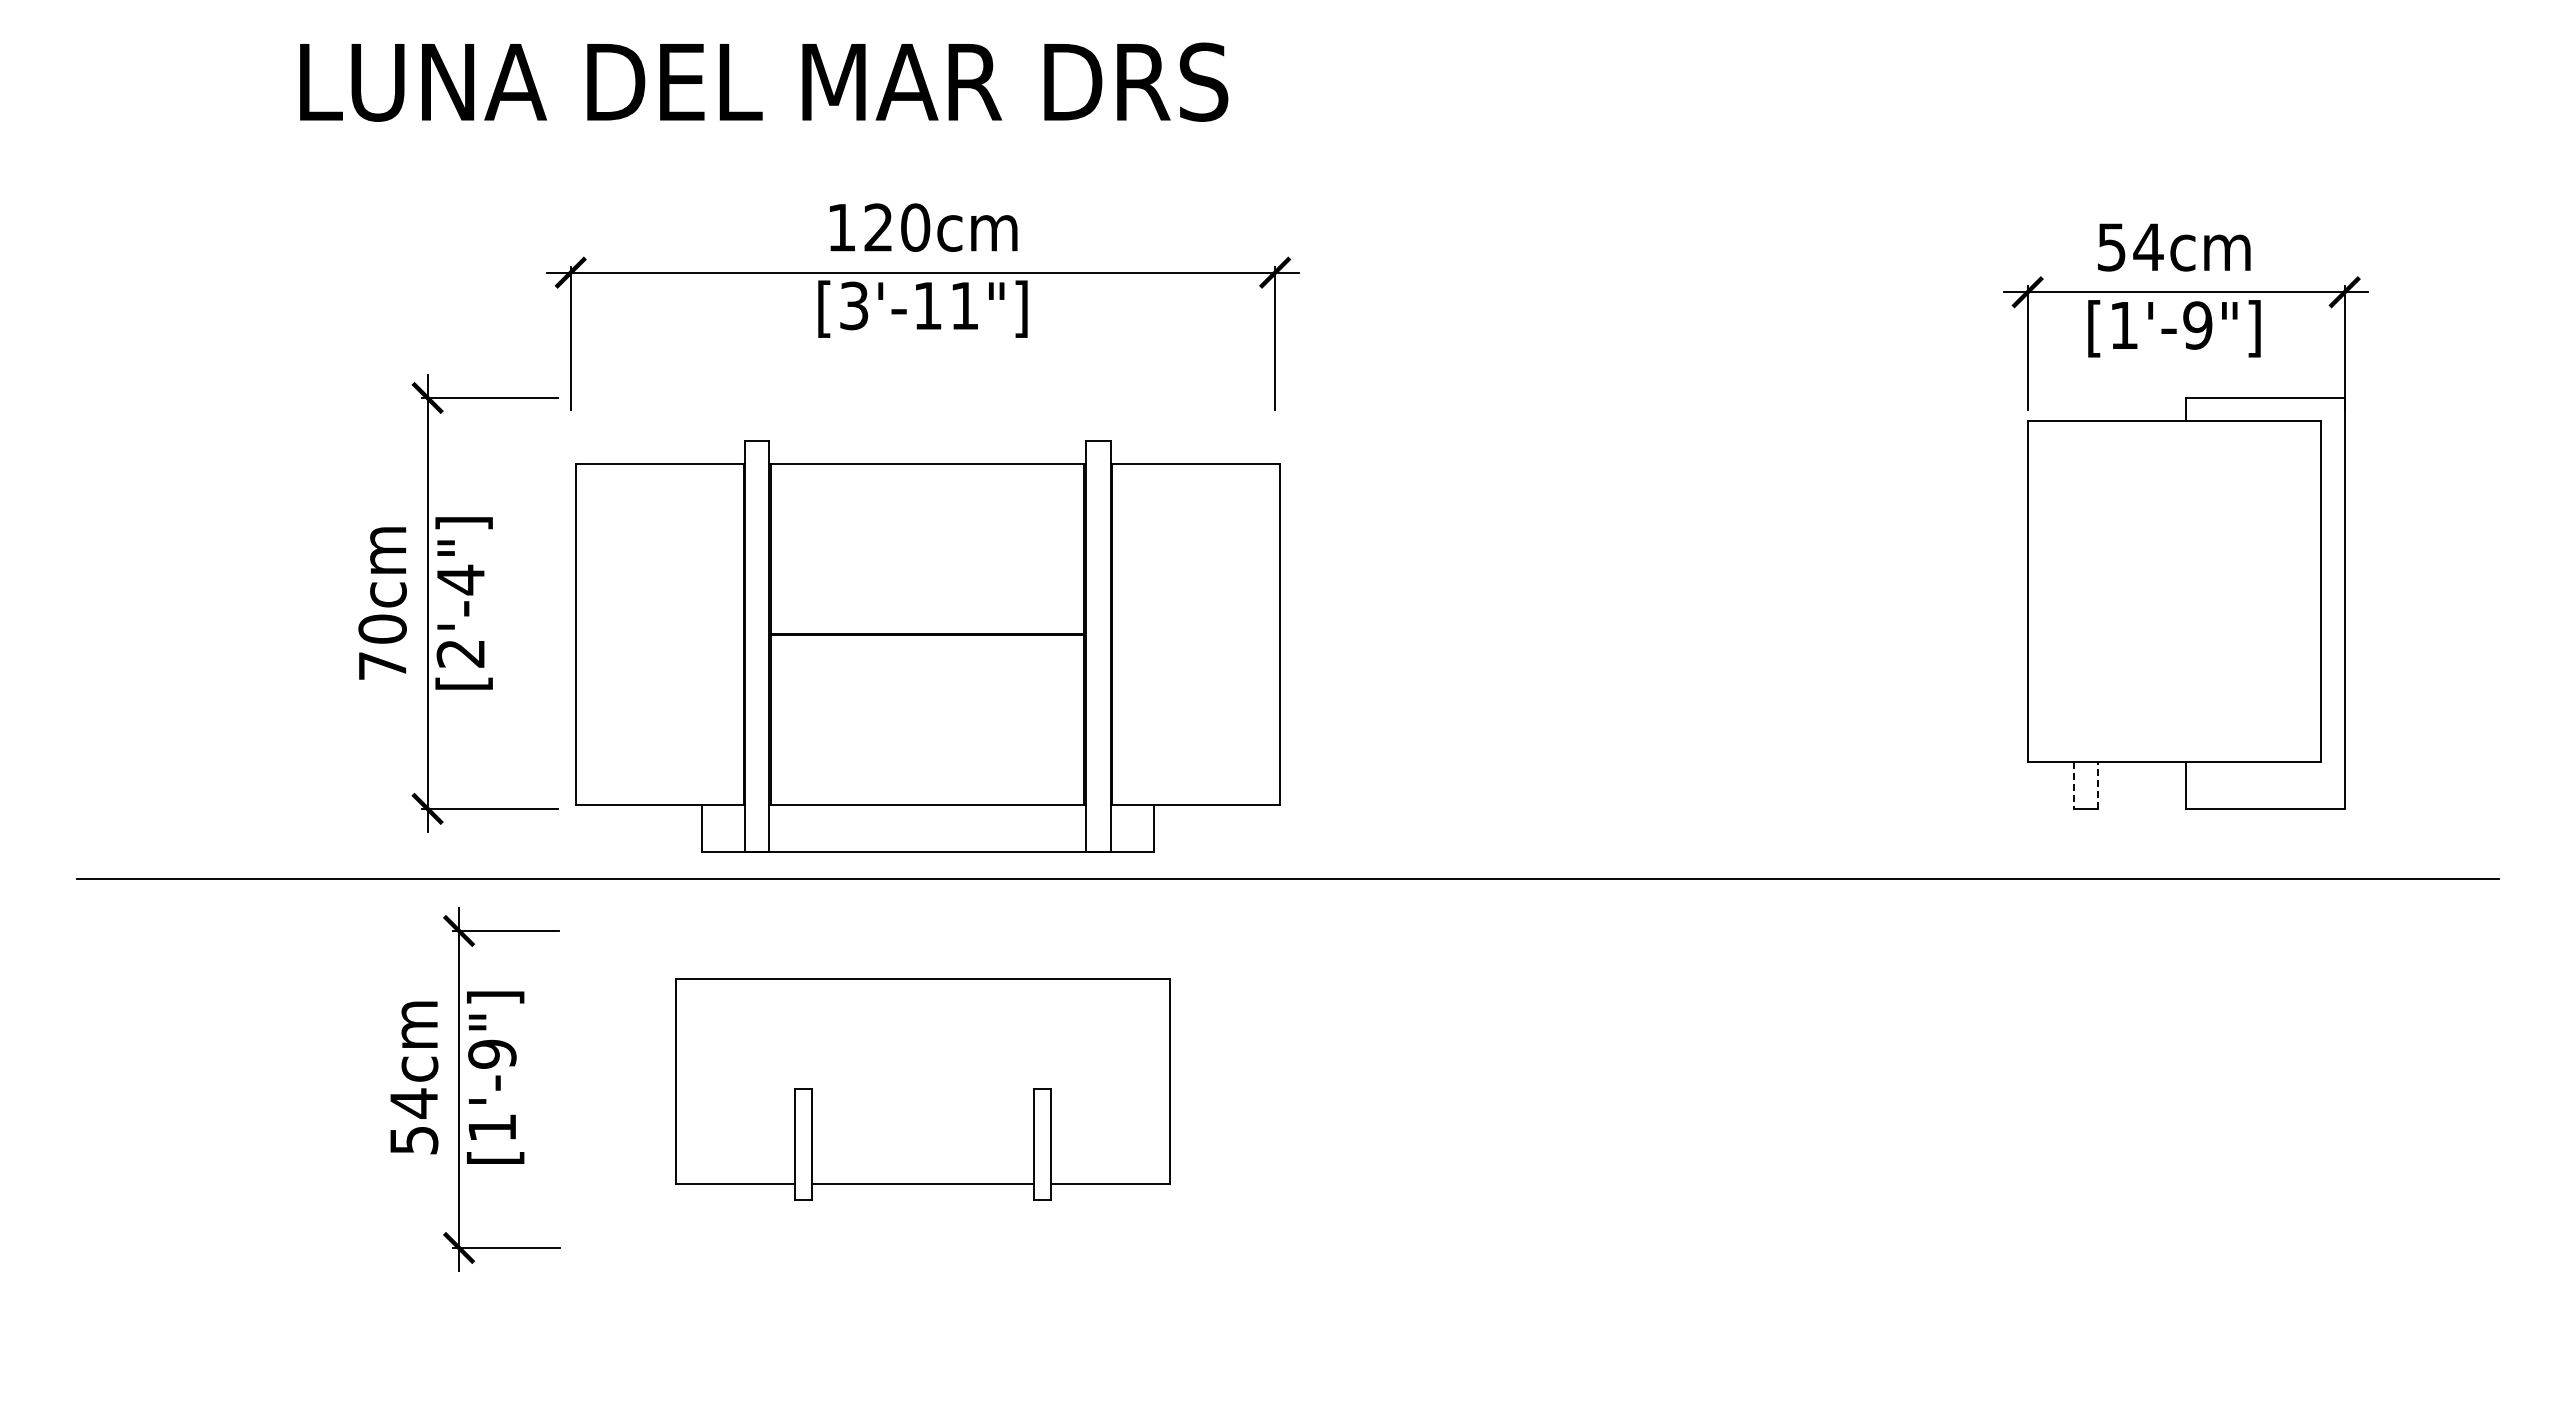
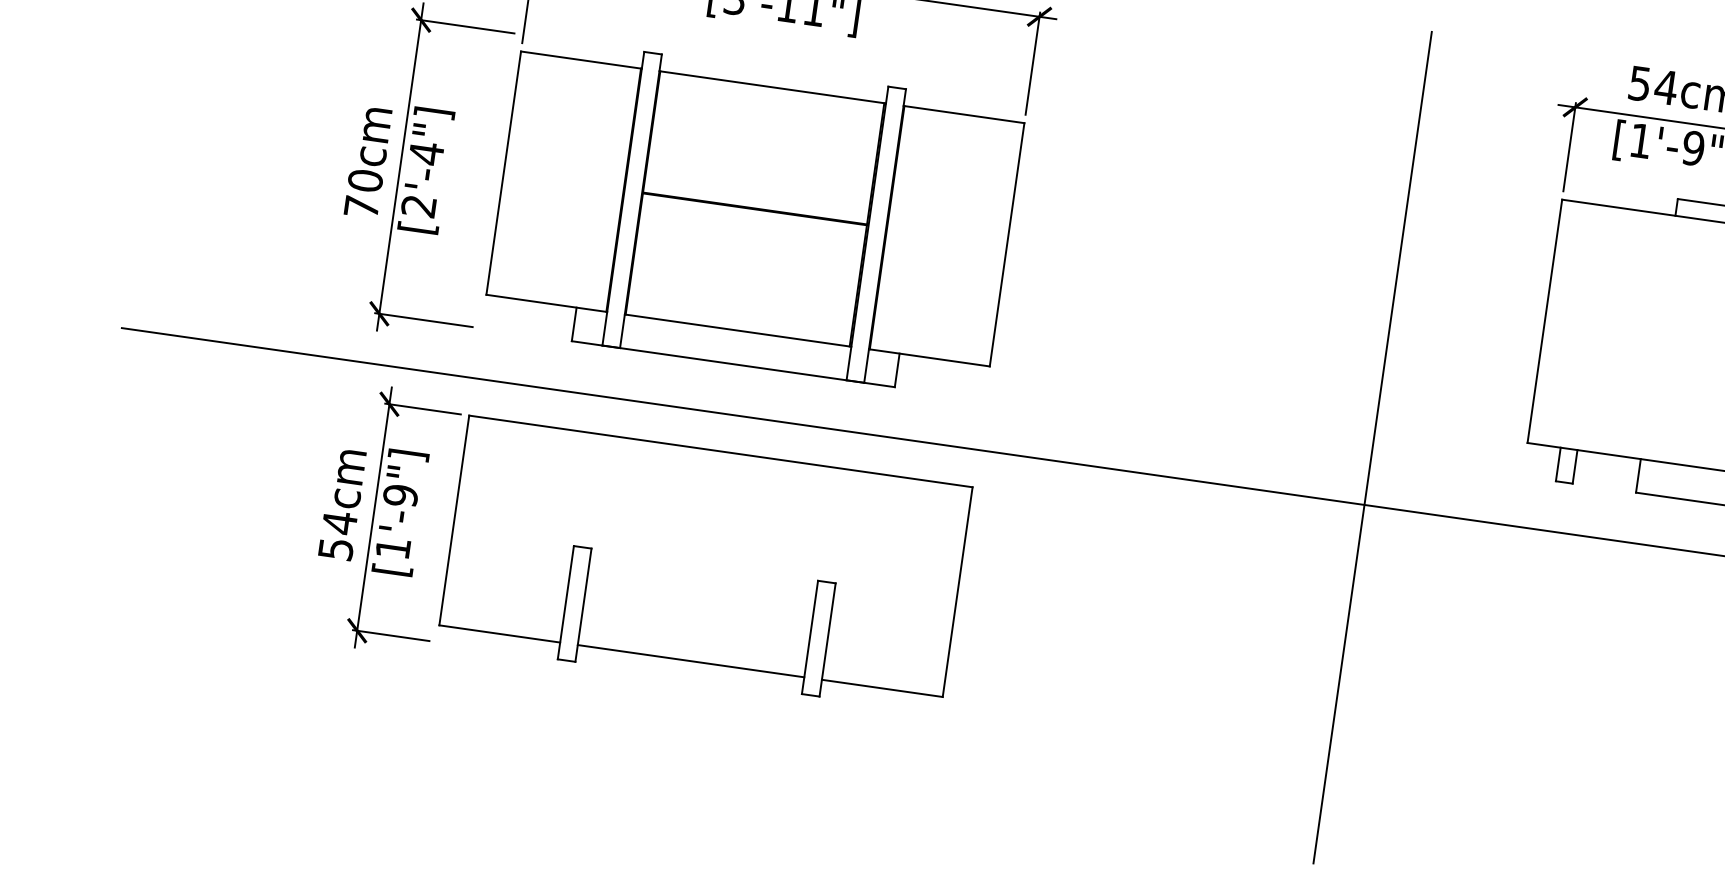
part: (927, 646) -> (753, 217), moved
line: (2097, 784) -> (1575, 466), dashed -> solid
line: (2074, 785) -> (1558, 464), dashed -> solid
line: (1816, 798) -> (1372, 447), added
part: (922, 1089) -> (704, 564), size x1.43

